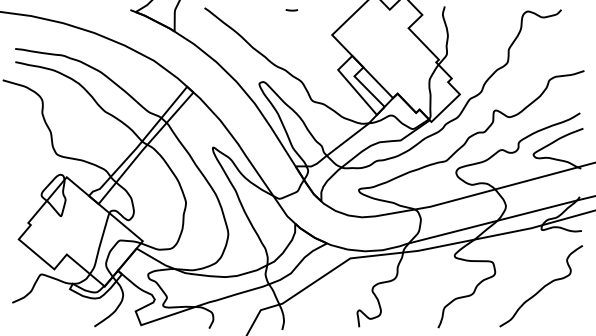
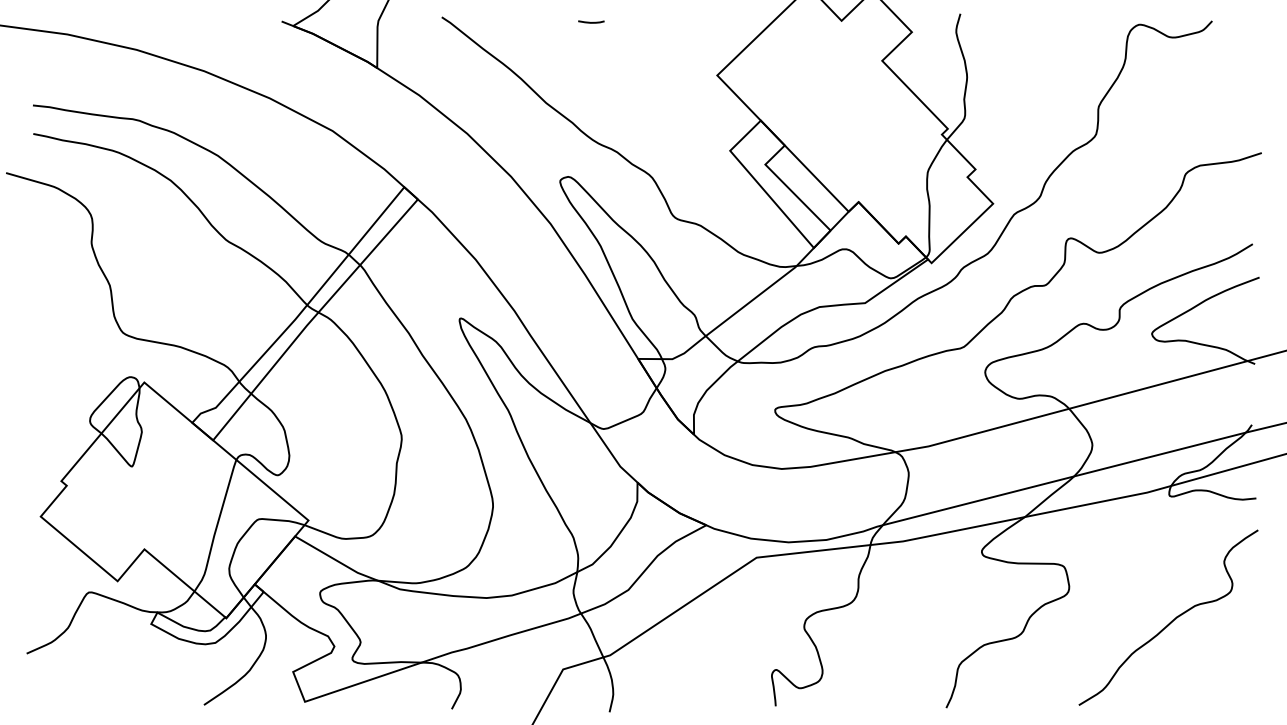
line: (291, 10) -> (590, 22), moved

